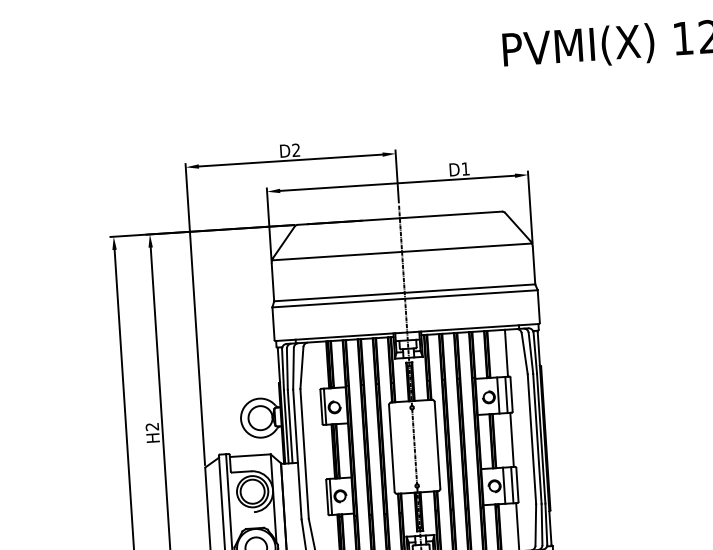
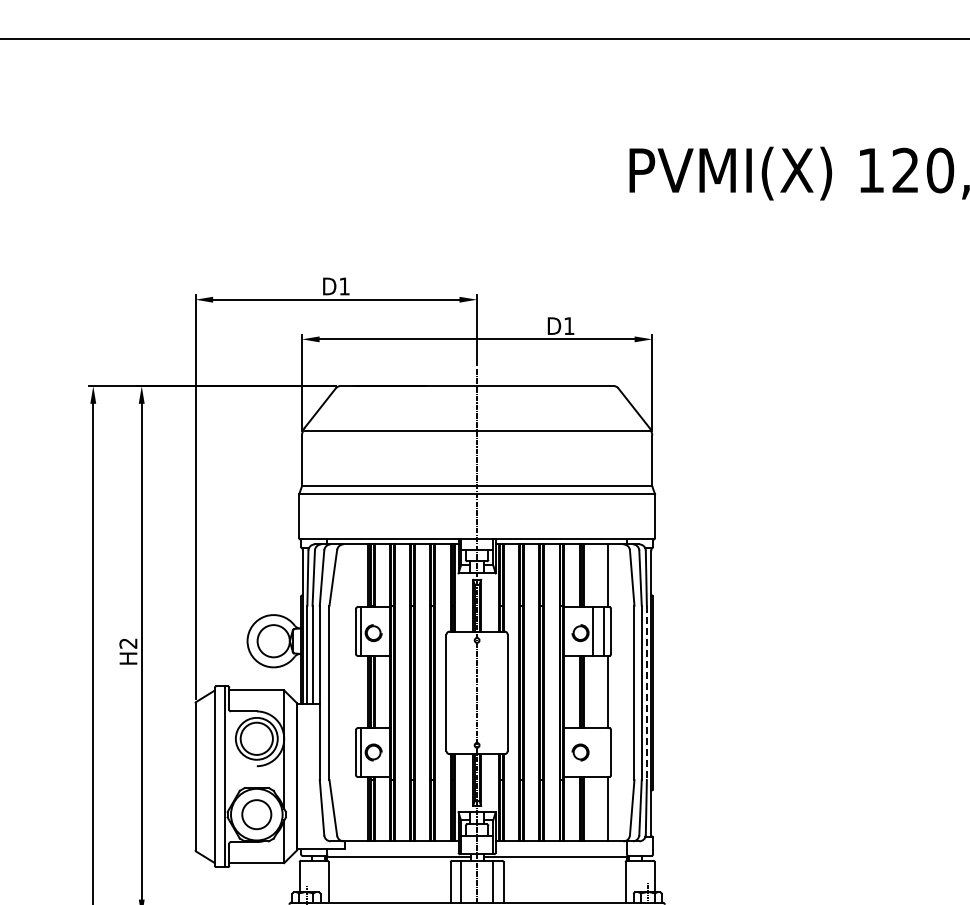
text: (296, 150) -> (344, 286), D2 -> D1
line: (540, 439) -> (646, 693), solid -> dashed
line: (504, 485) -> (593, 752), removed
line: (512, 485) -> (604, 752), removed

